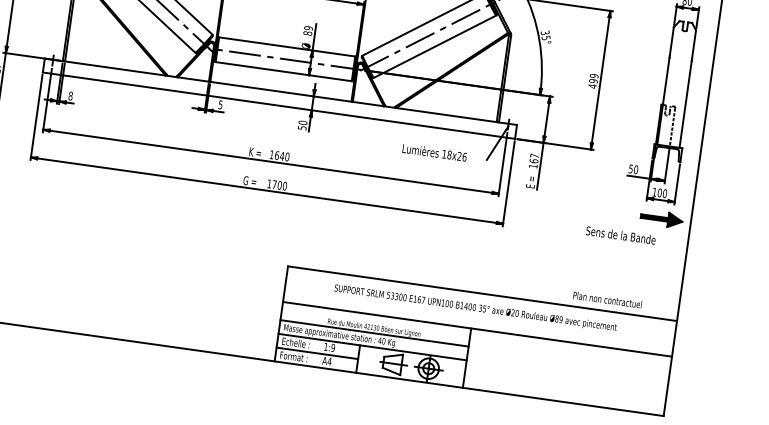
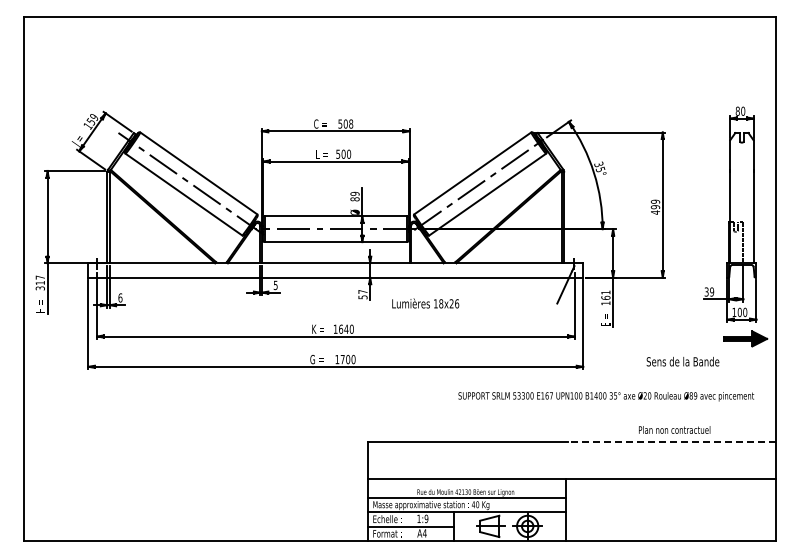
text: (70, 95) -> (120, 297), 8 -> 6
text: (302, 122) -> (362, 291), 50 -> 57
text: (434, 152) -> (425, 303), moved
text: (534, 155) -> (605, 292), 167 -> 161
text: (633, 168) -> (709, 291), 50 -> 39
text: (620, 235) -> (682, 361), moved
text: (607, 299) -> (674, 429), moved
line: (577, 306) -> (671, 441), solid -> dashed
text: (475, 308) -> (606, 396), moved

